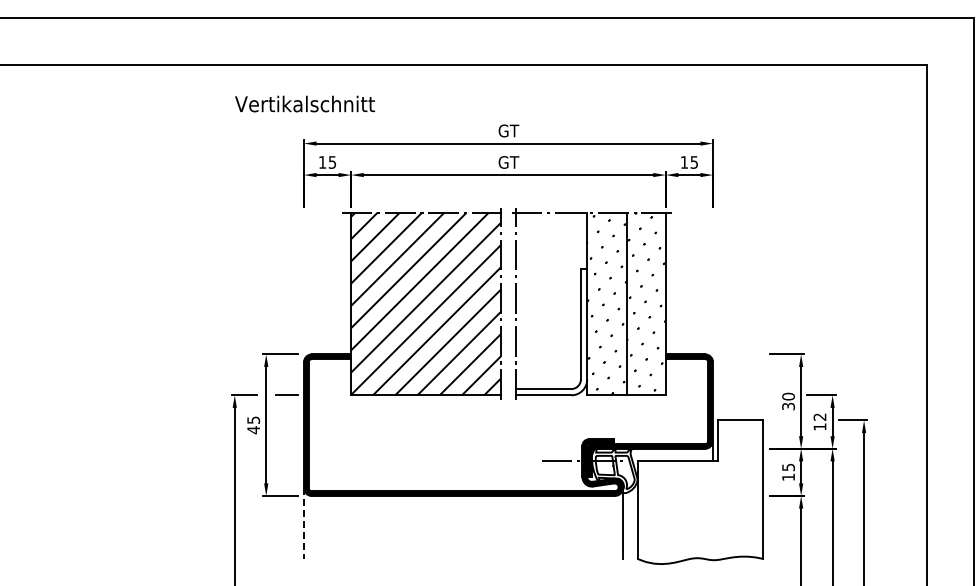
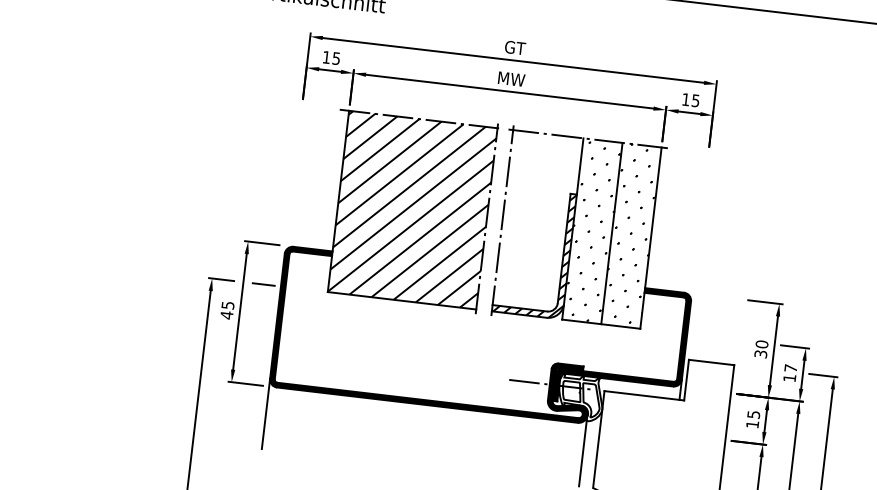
text: (508, 162) -> (511, 79), GT -> MW
hatch: (552, 332) -> (535, 253), added
text: (819, 416) -> (790, 367), 12 -> 17
line: (304, 524) -> (266, 414), dashed -> solid

